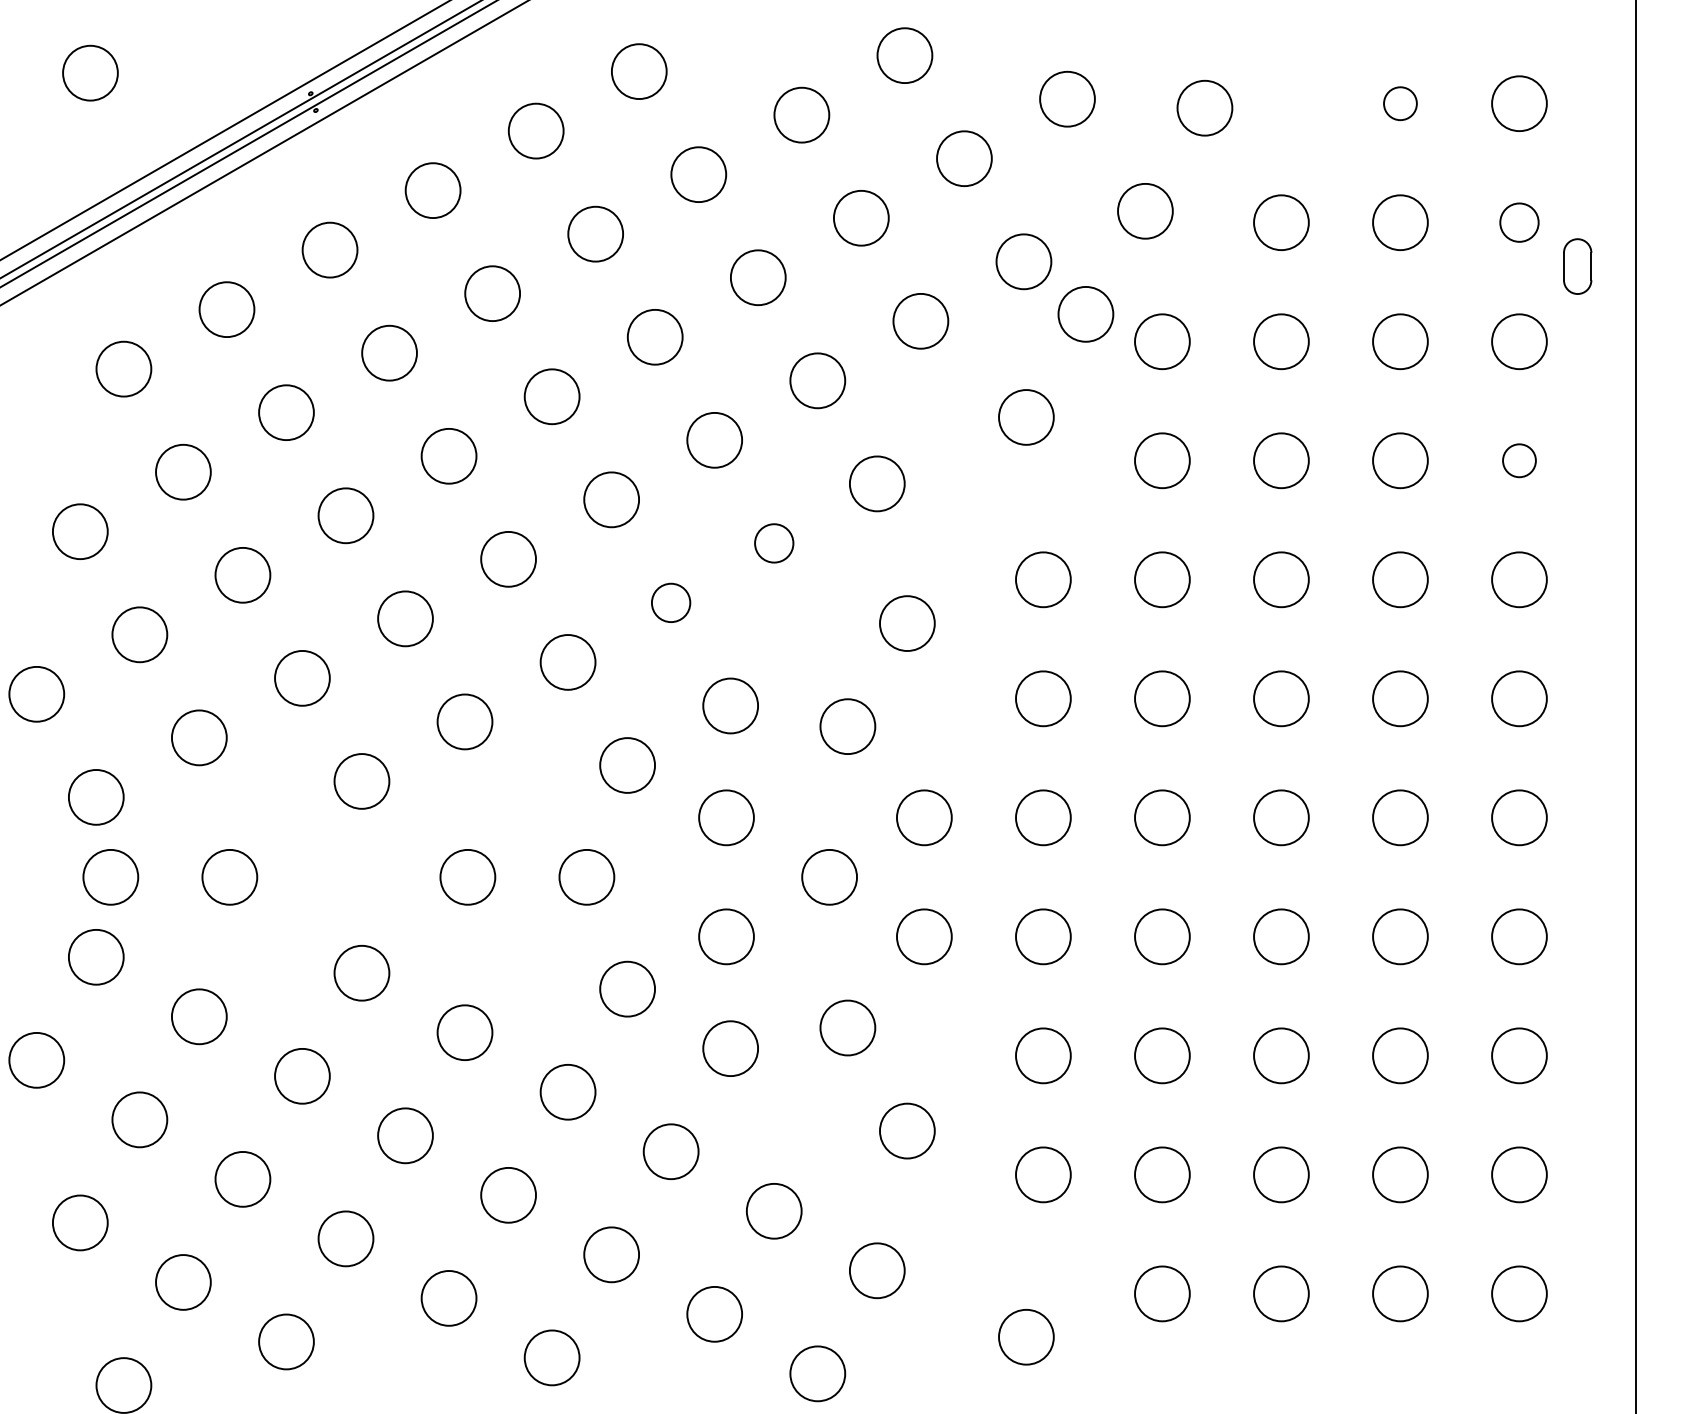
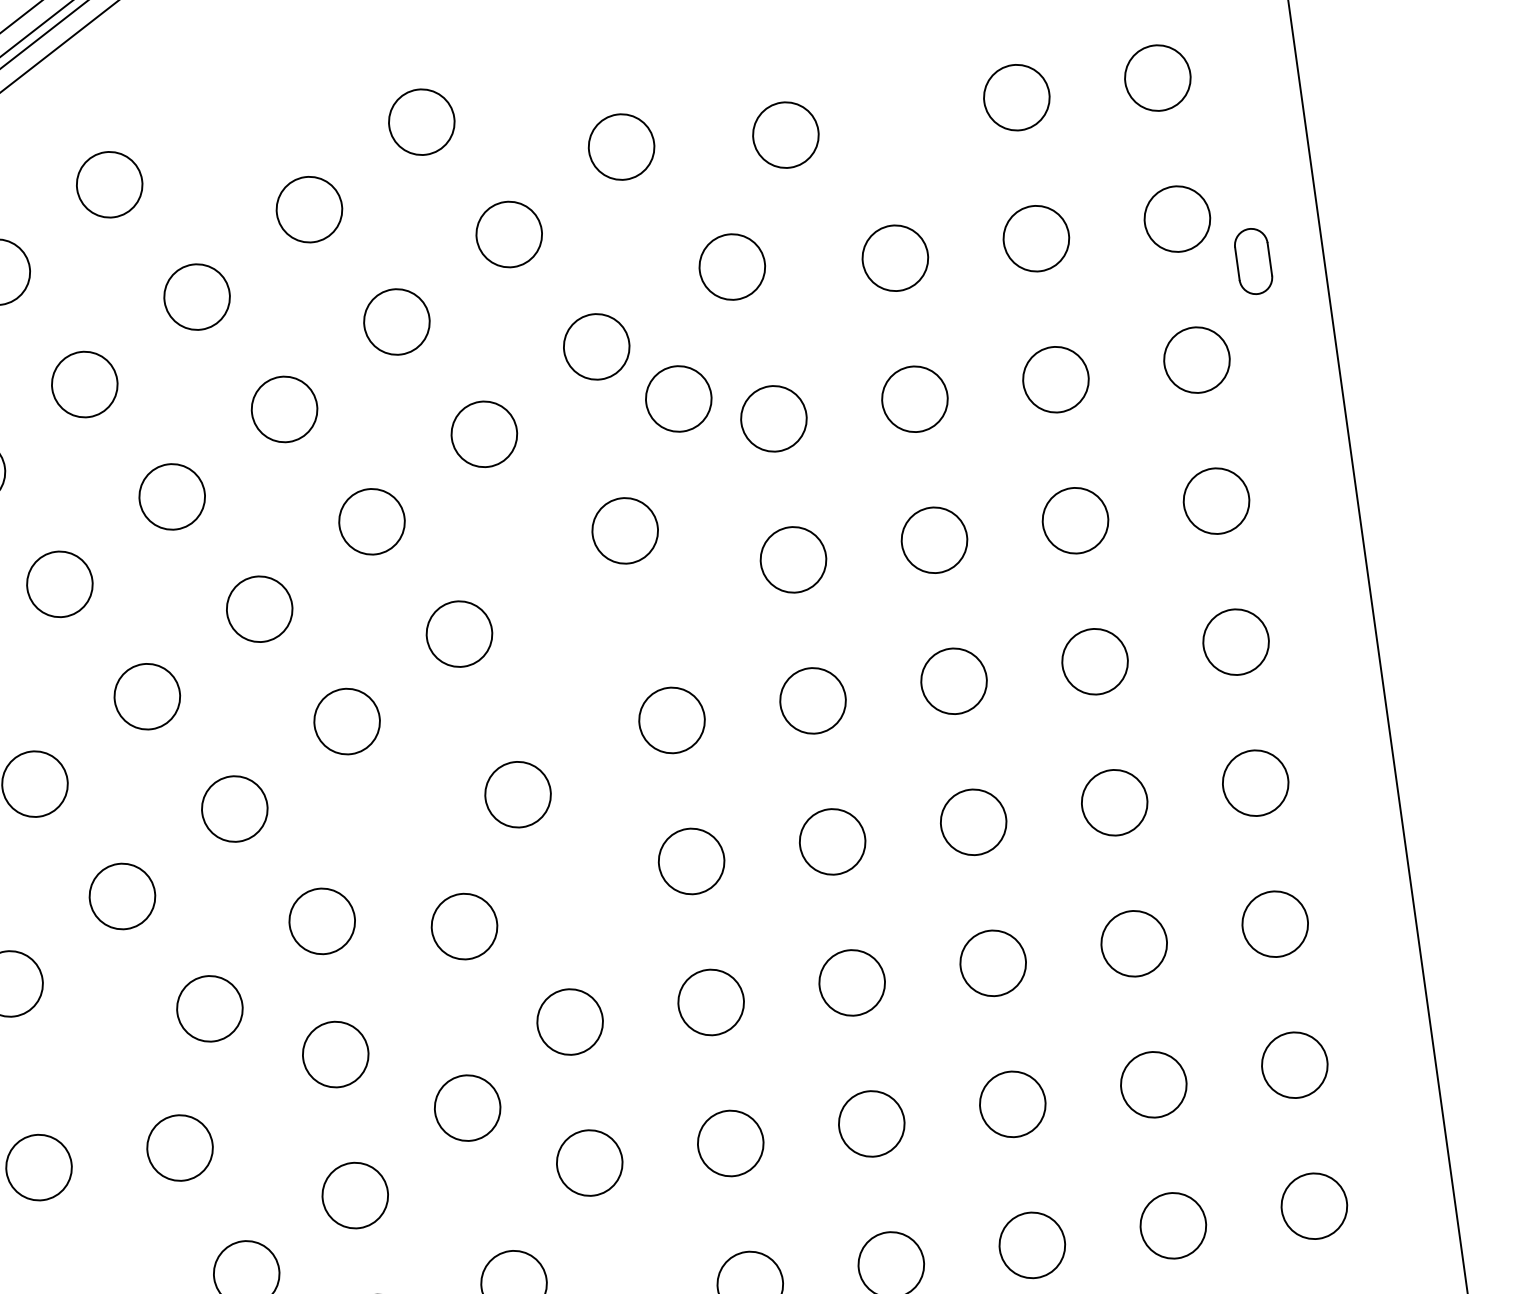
circle: (1400, 103) -> (1016, 97), size x1.67
circle: (1519, 222) -> (1177, 218), size x1.43
circle: (1519, 460) -> (1216, 500), size x1.67
circle: (773, 543) -> (346, 721), size x1.43
circle: (670, 602) -> (233, 808), size x1.43

